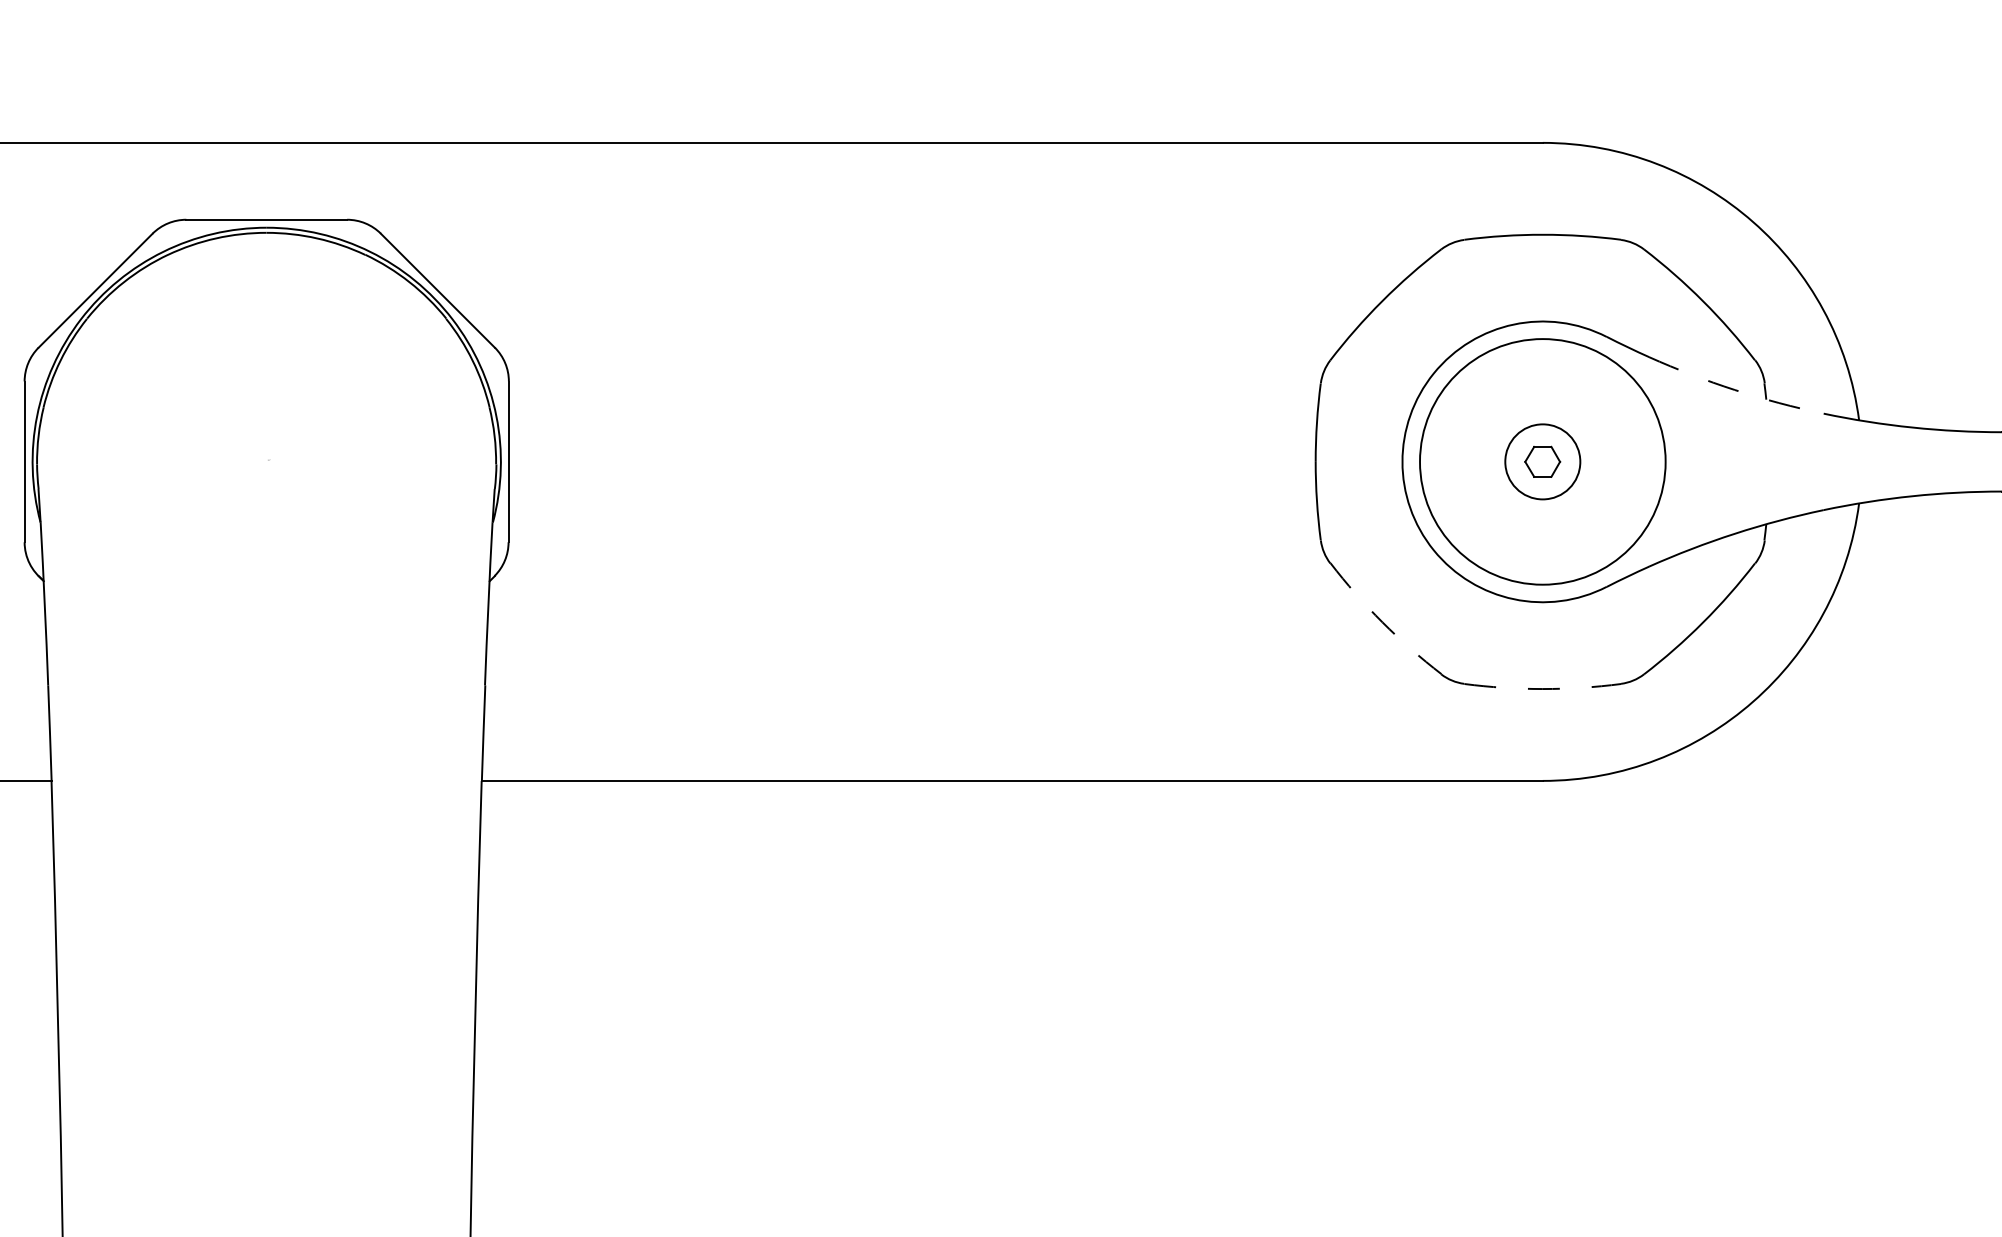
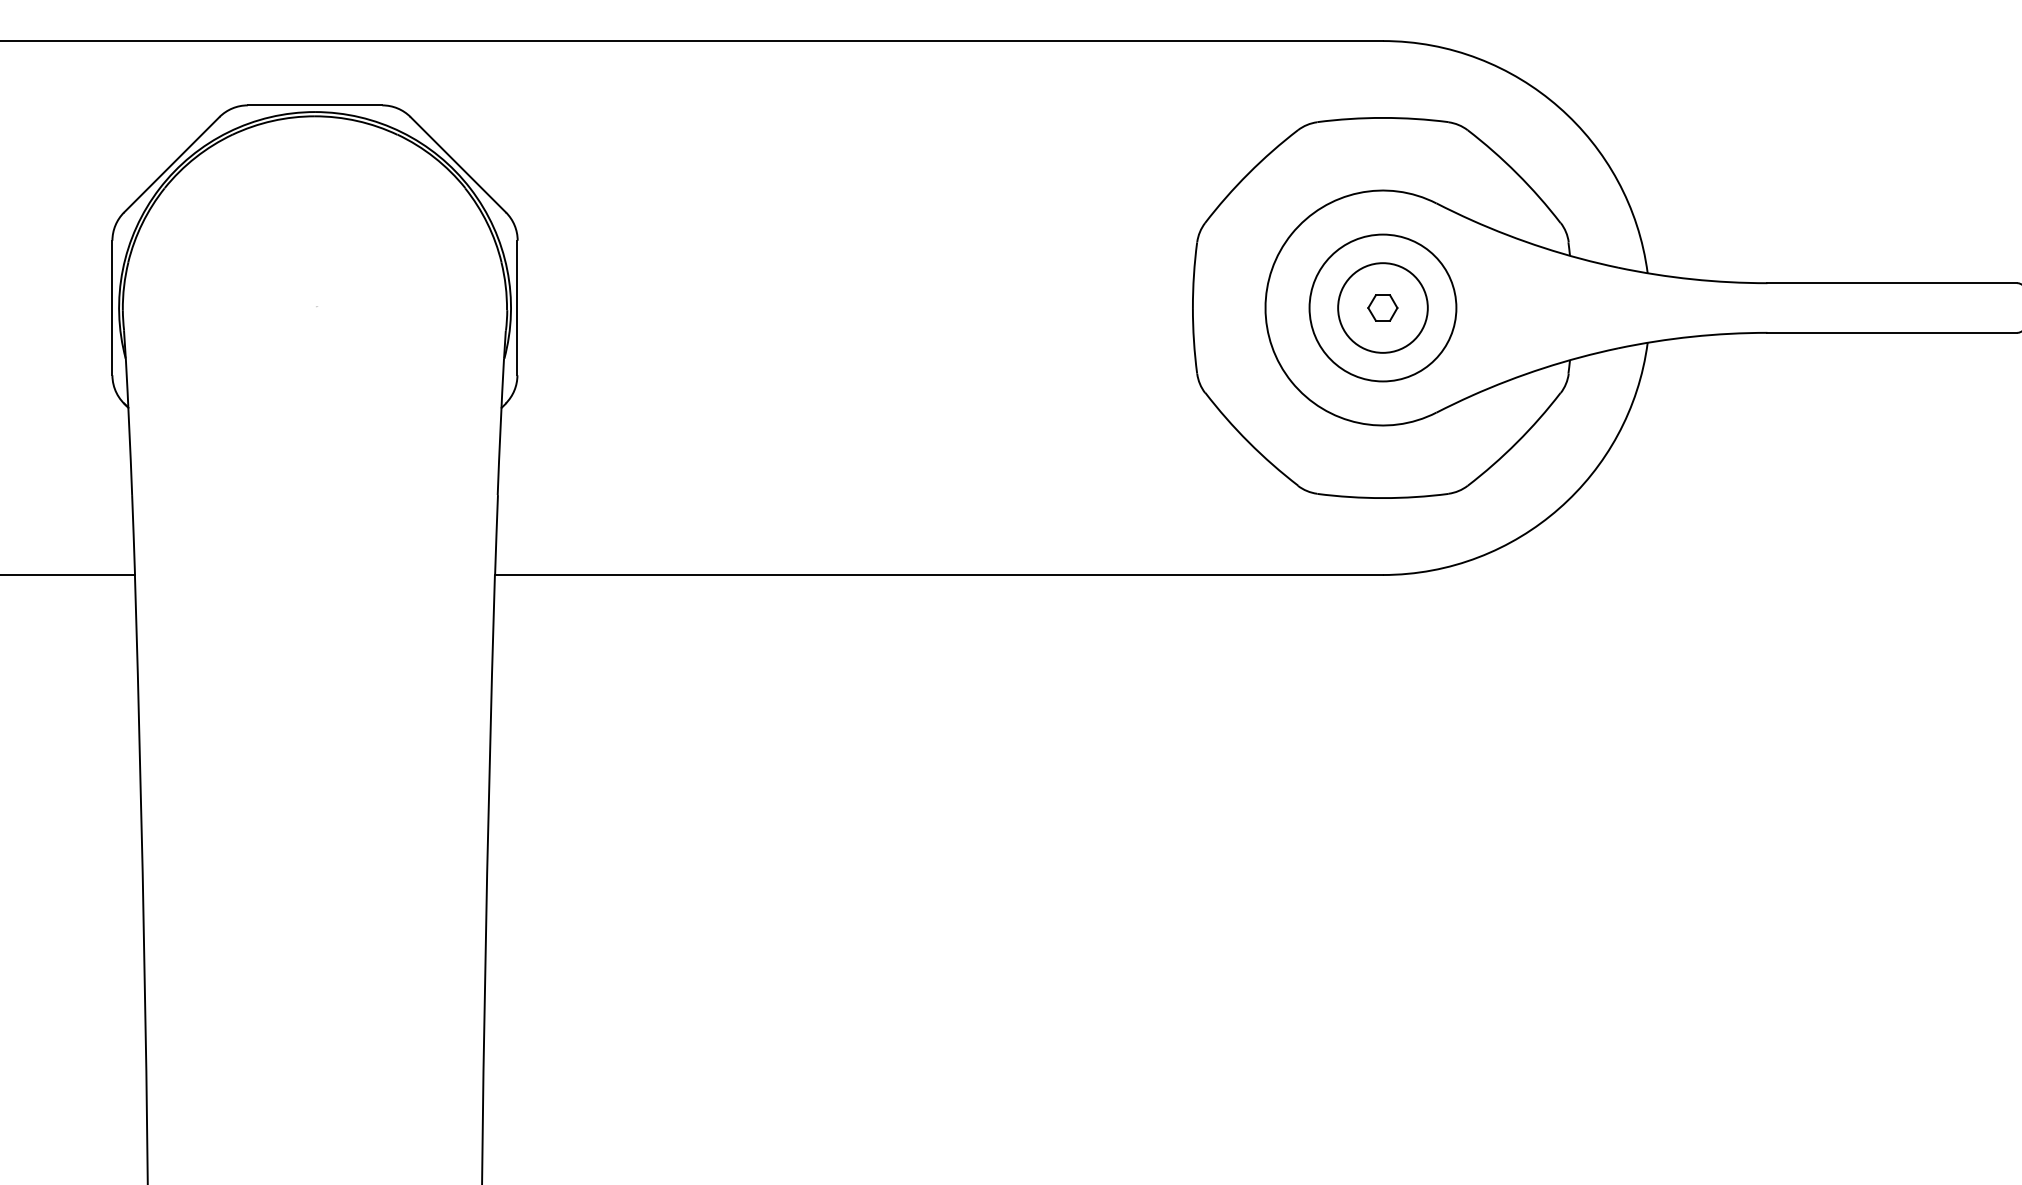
arc: (1734, 389) -> (1543, 247), dashed -> solid
circle: (1542, 461) -> (1382, 307), size x0.71
circle: (1542, 461) -> (1382, 307), size x1.43
arc: (1382, 622) -> (1248, 442), dashed -> solid
arc: (1542, 689) -> (1382, 498), dashed -> solid

